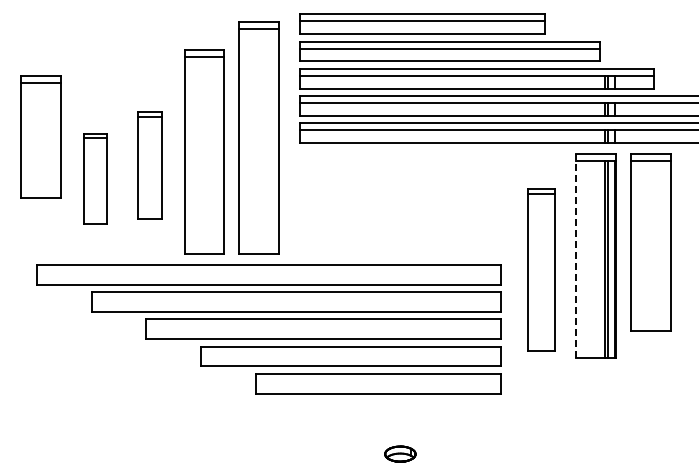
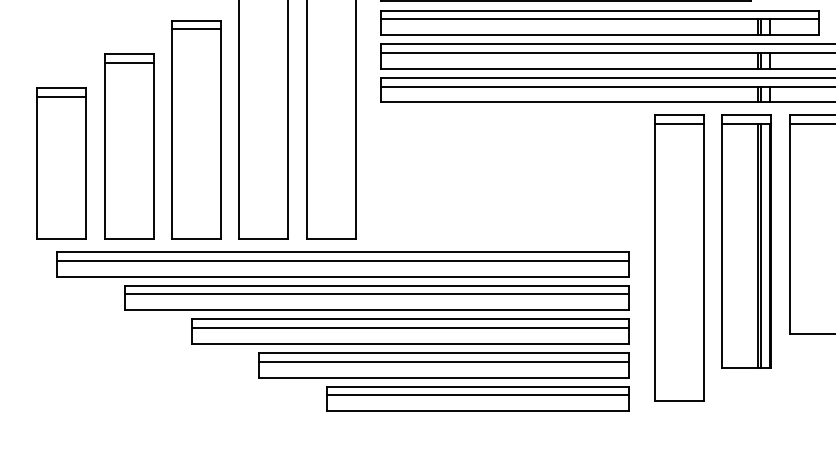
part: (40, 136) -> (61, 163), moved
part: (149, 165) -> (195, 129), size x1.67
part: (95, 178) -> (129, 145), size x1.67
line: (576, 255) -> (722, 240), dashed -> solid
part: (541, 269) -> (679, 258), size x1.43
line: (268, 271) -> (342, 260), added
line: (295, 298) -> (375, 293), added
line: (323, 326) -> (410, 328), added
line: (350, 353) -> (443, 361), added
line: (377, 380) -> (477, 394), added

